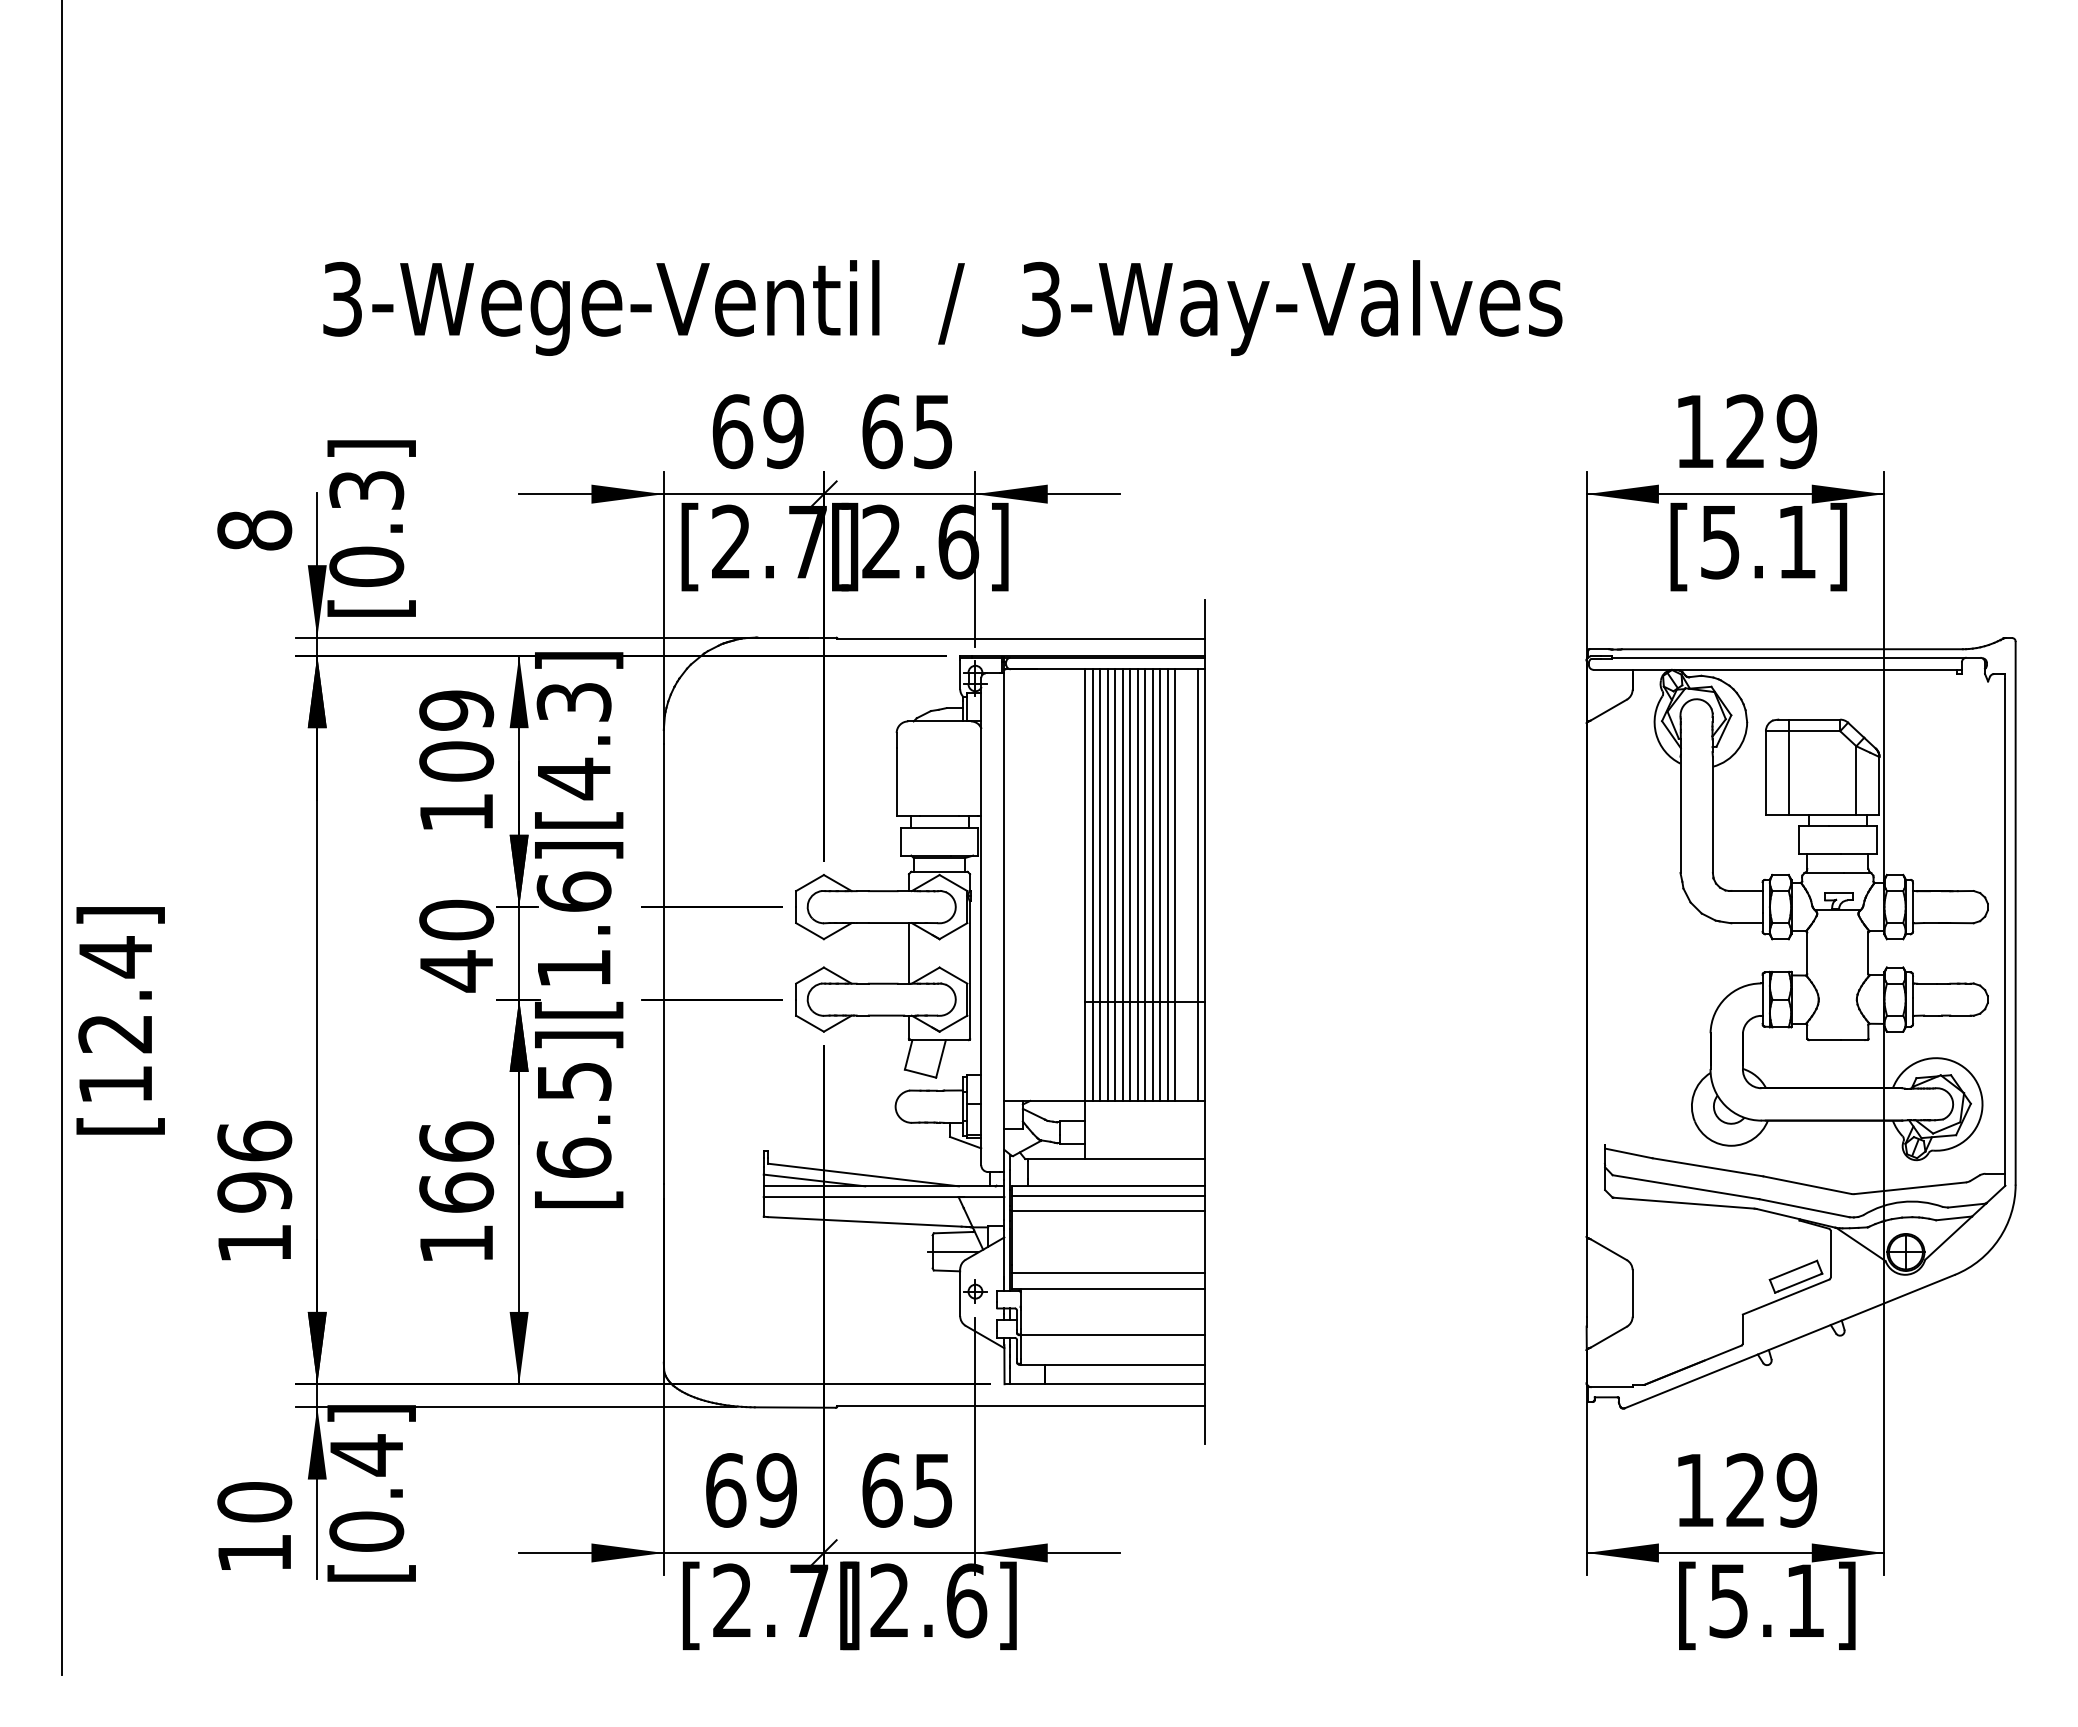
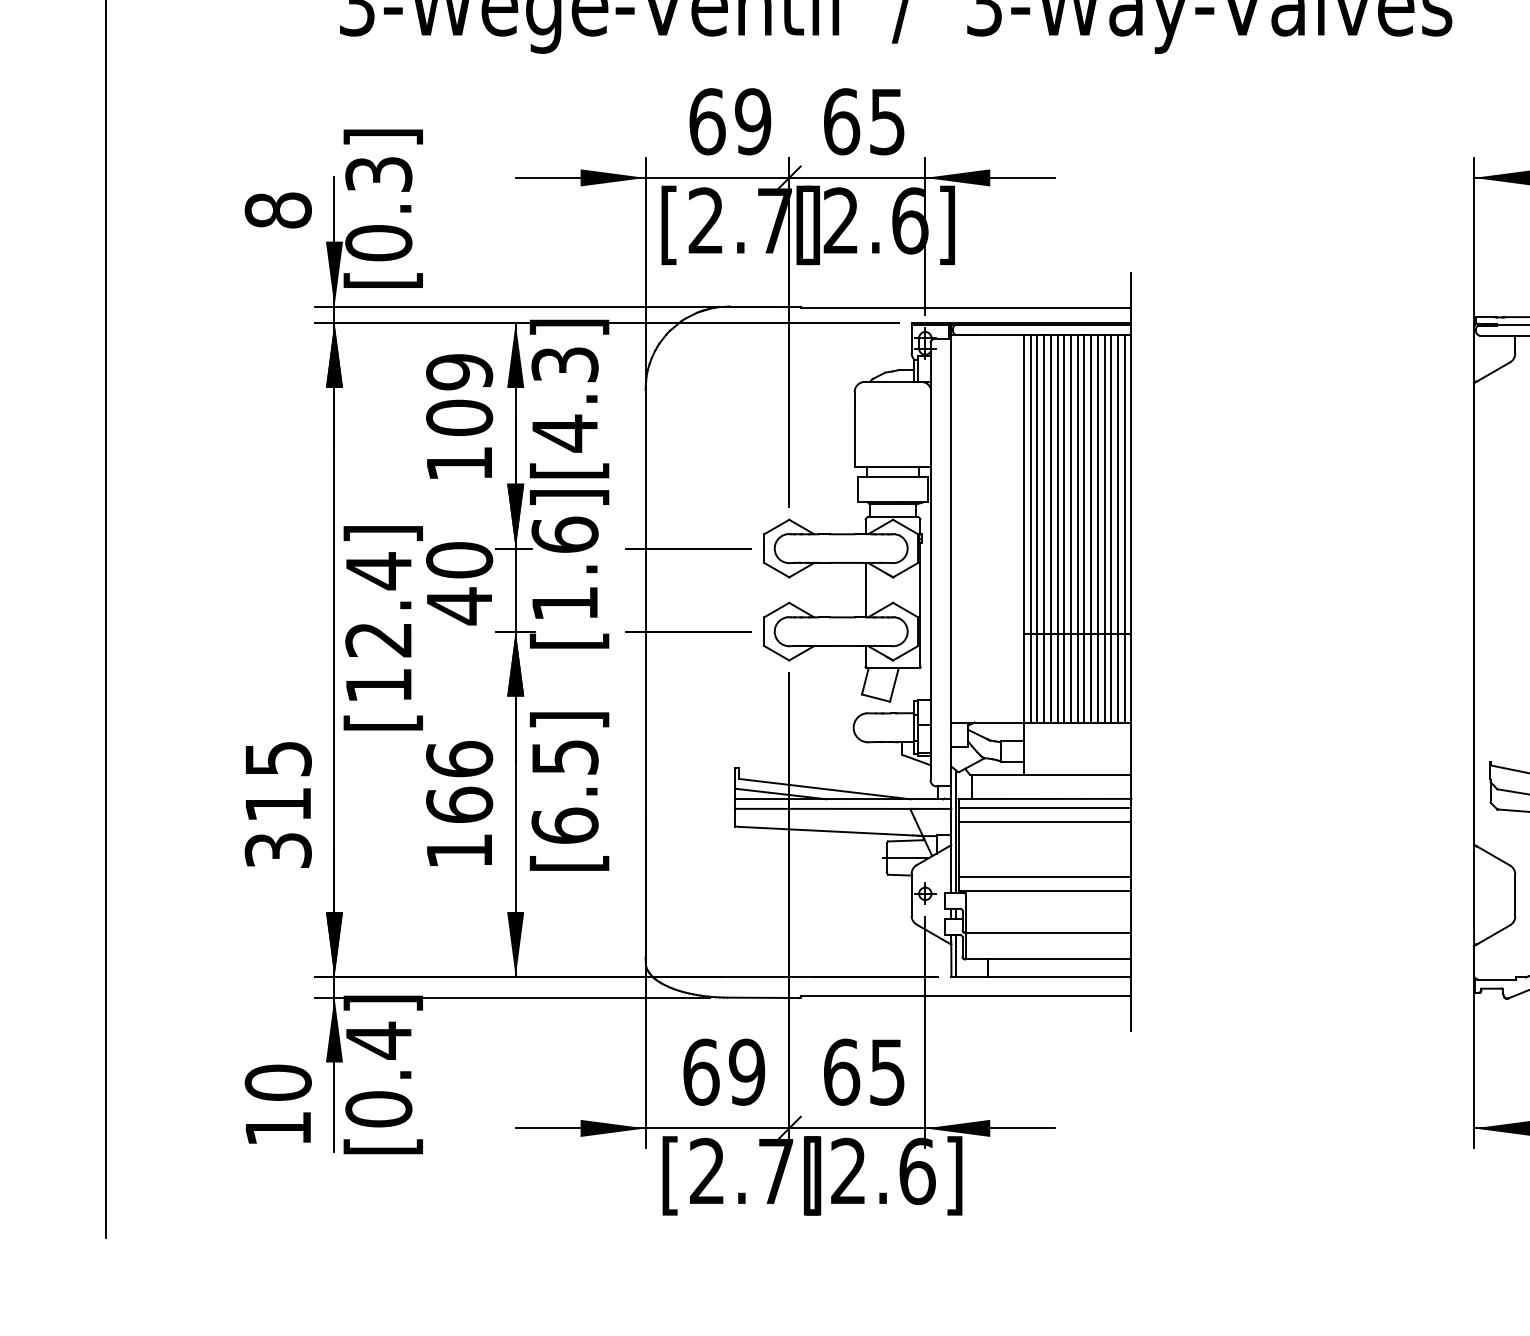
line: (1182, 884) -> (1111, 528), added
line: (1190, 884) -> (1118, 528), added
text: (120, 1020) -> (383, 627), moved
text: (579, 1119) -> (569, 791), moved
text: (254, 1191) -> (278, 803), 196 -> 315

